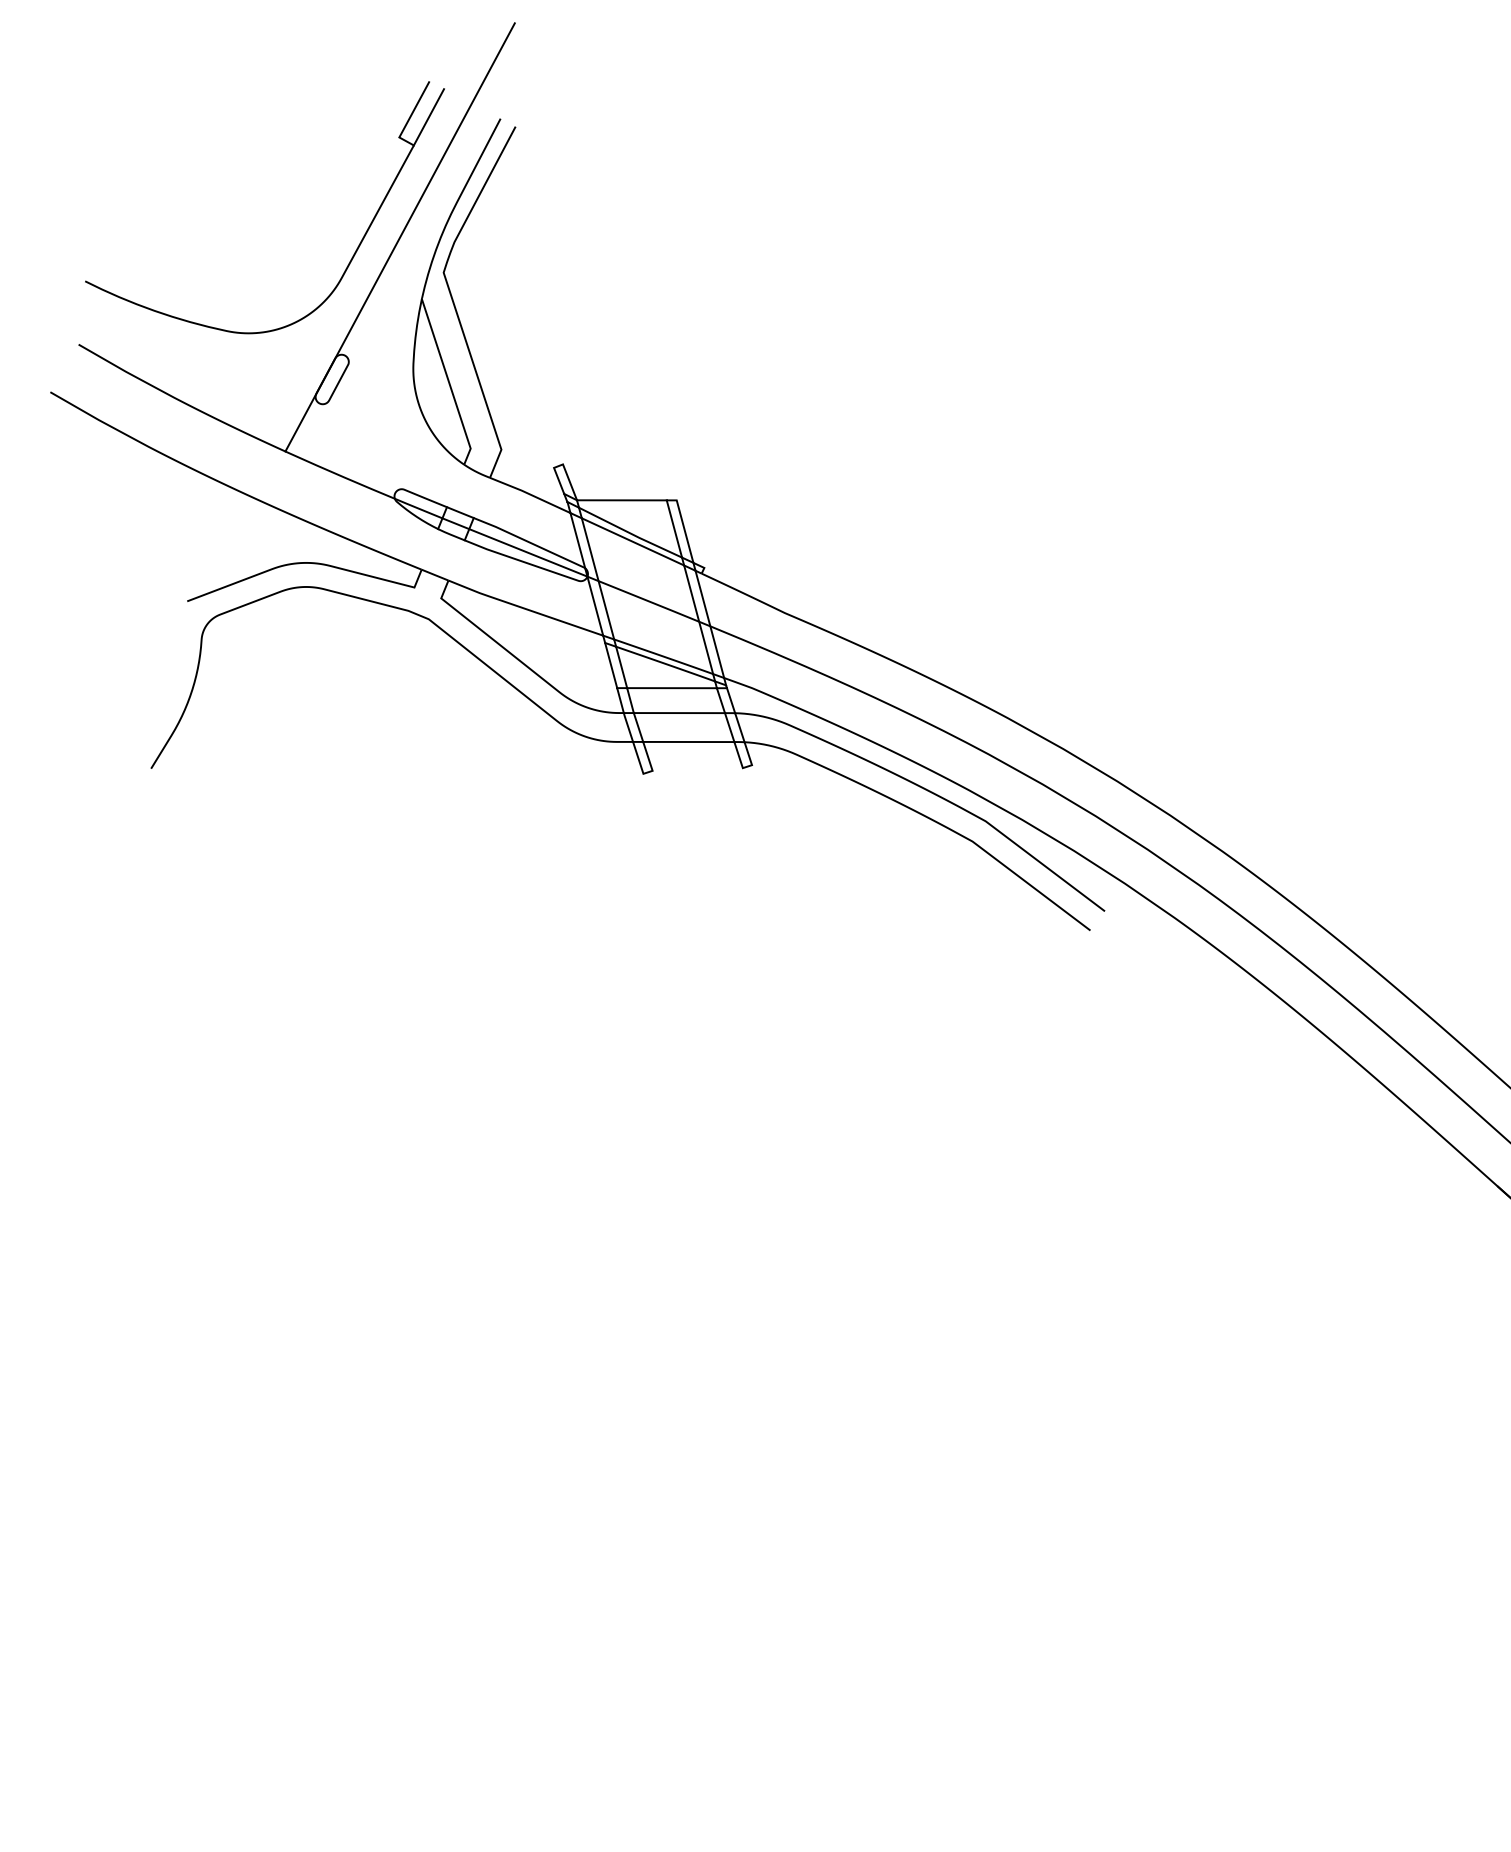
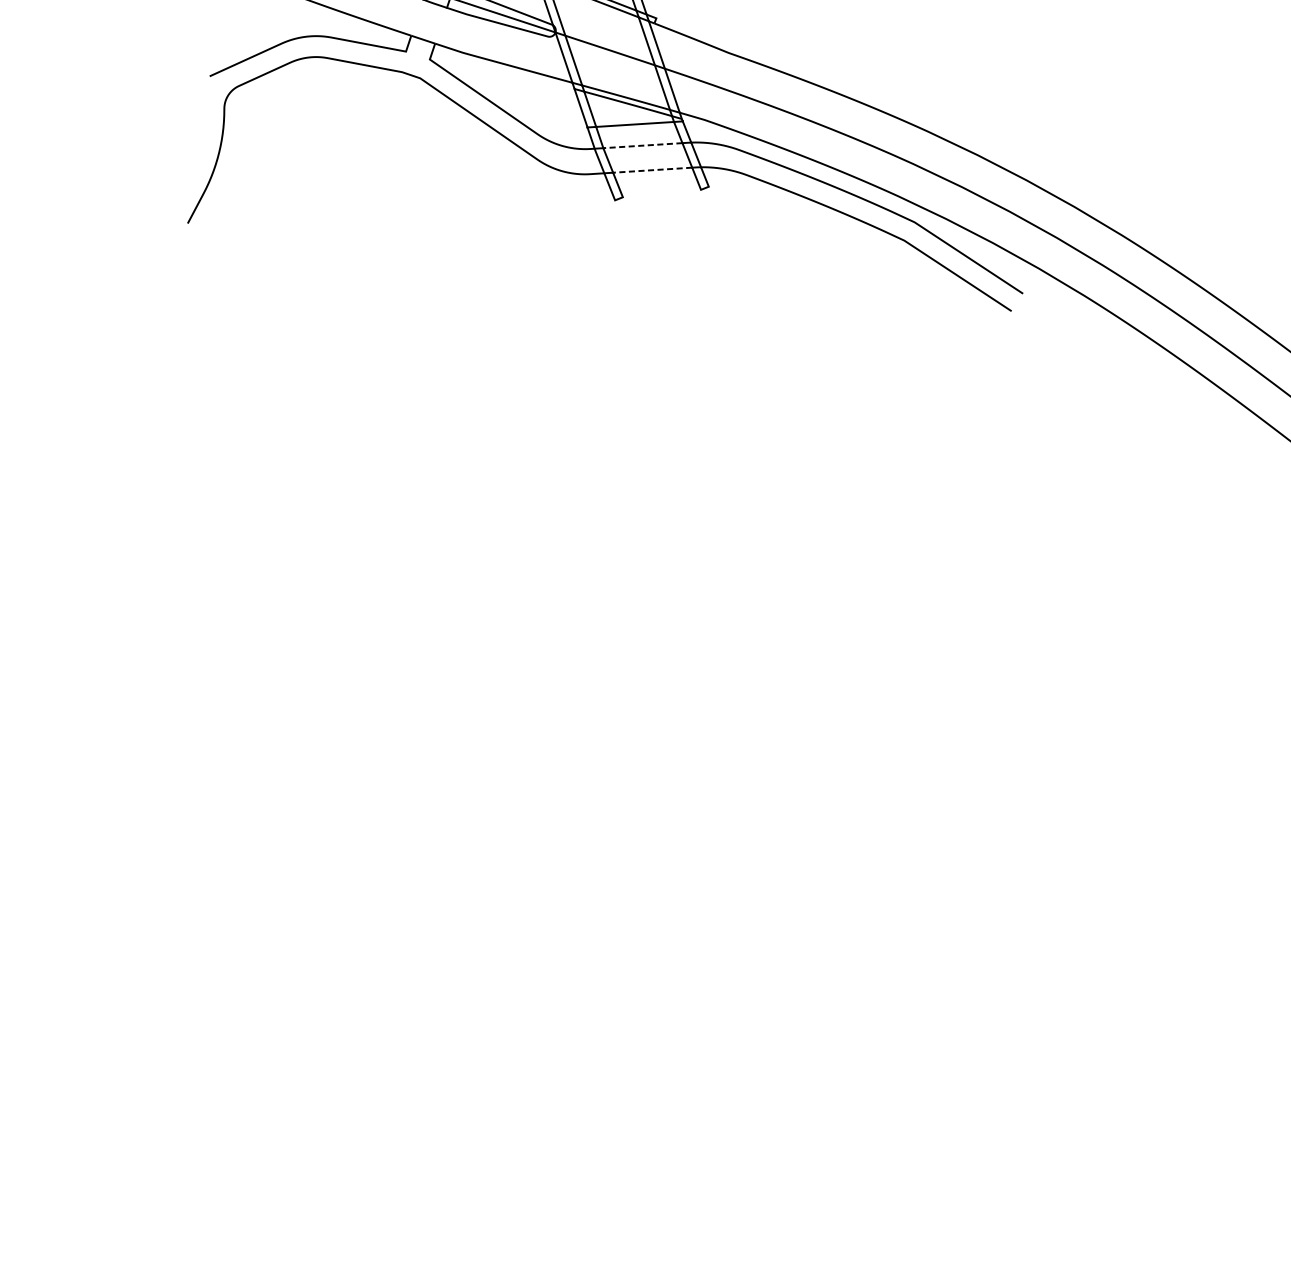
line: (679, 713) -> (643, 146), solid -> dashed
line: (688, 742) -> (652, 170), solid -> dashed

